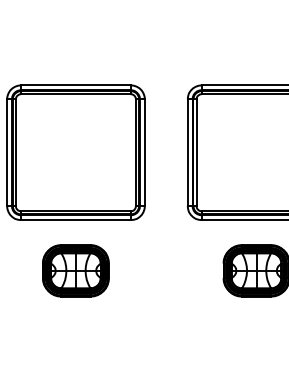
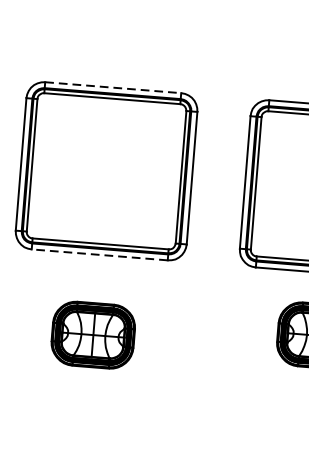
line: (75, 85) -> (112, 87), solid -> dashed
line: (75, 220) -> (99, 255), solid -> dashed
part: (75, 270) -> (92, 334), moved

